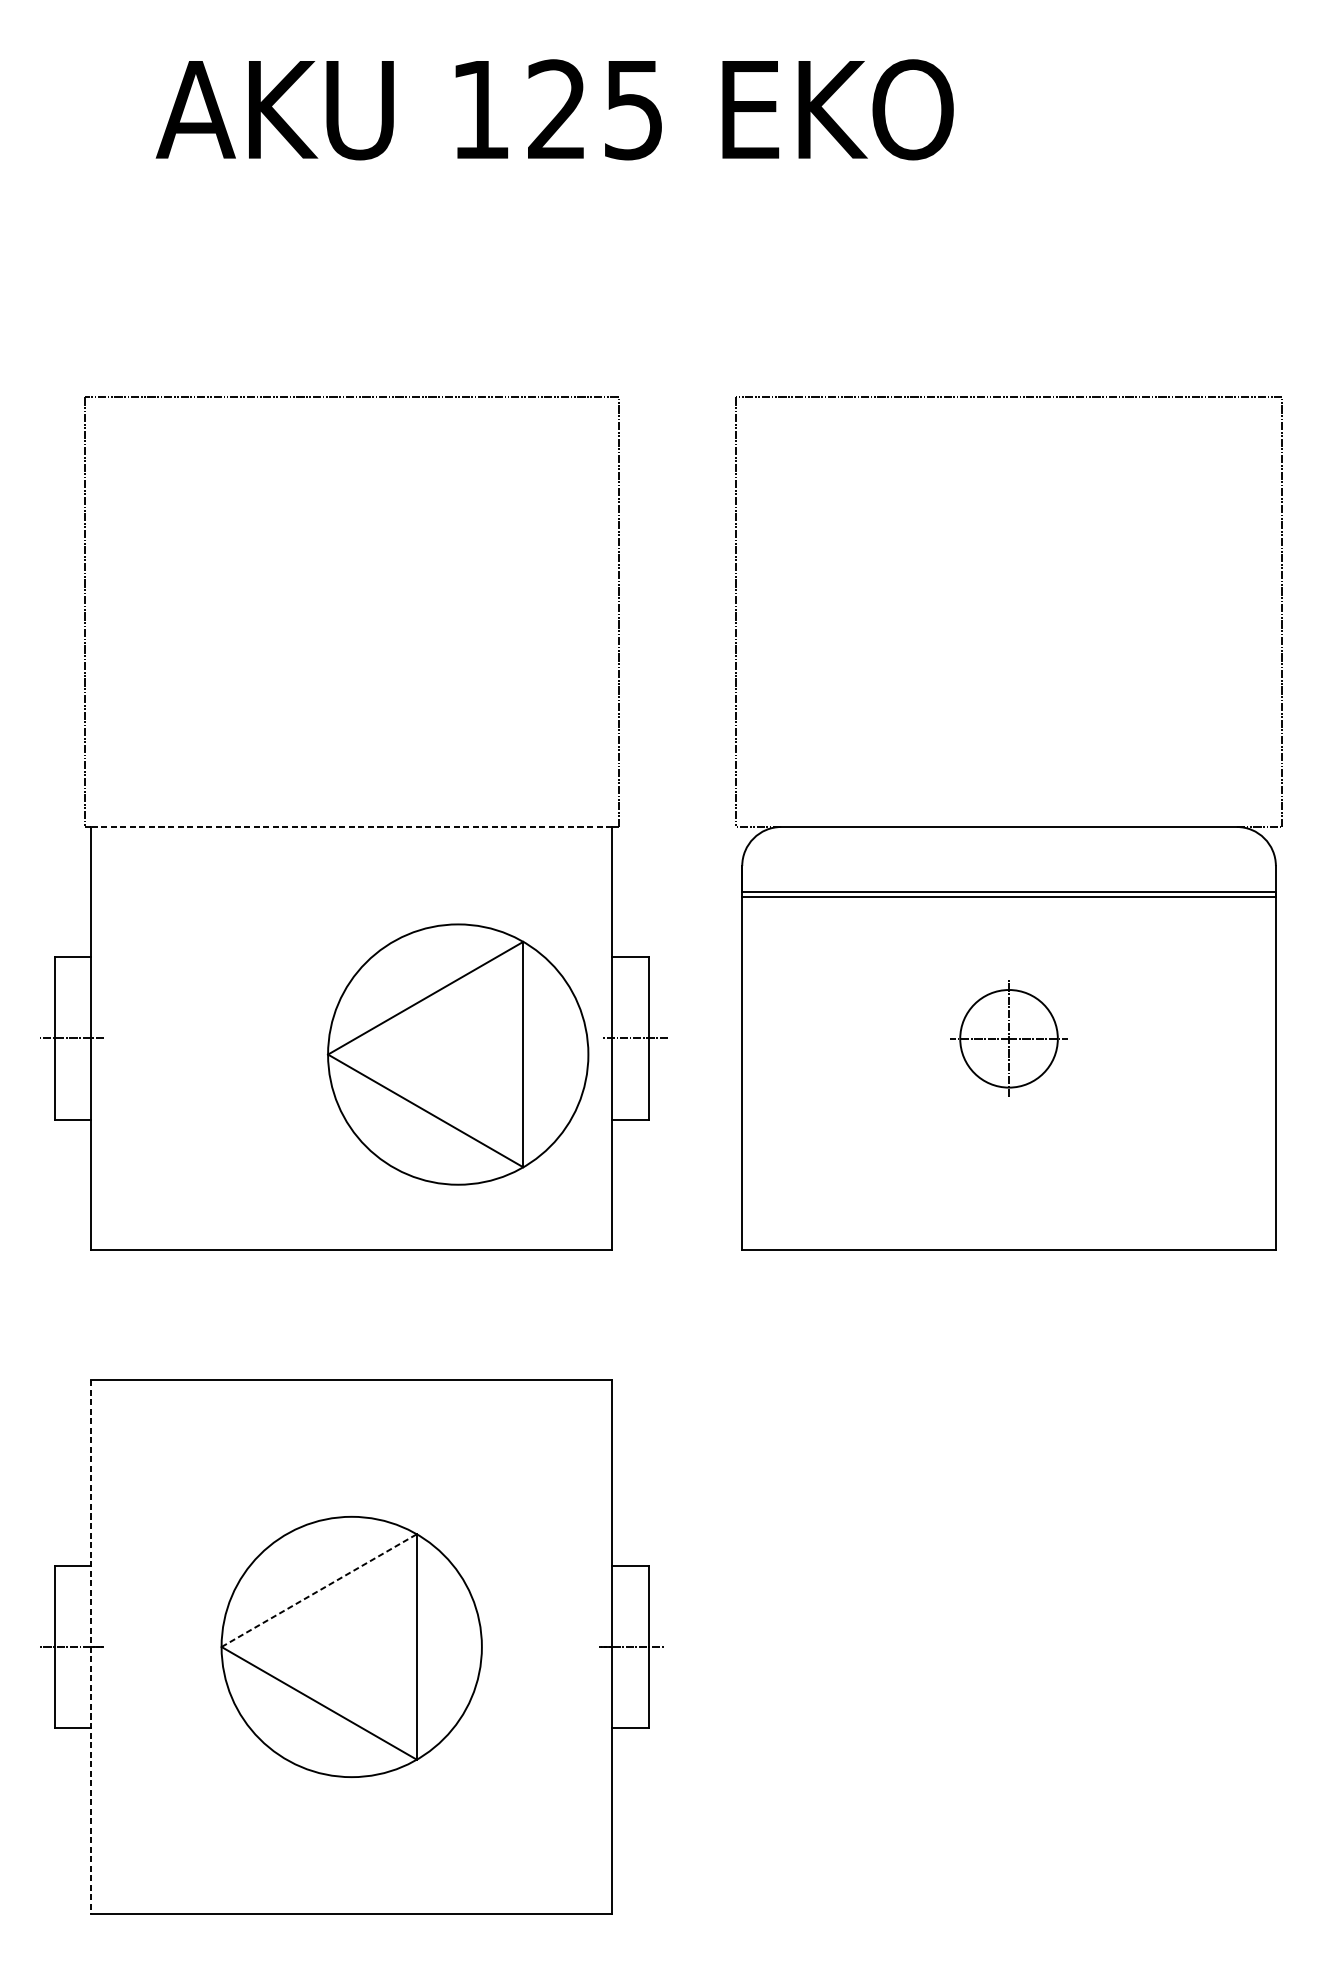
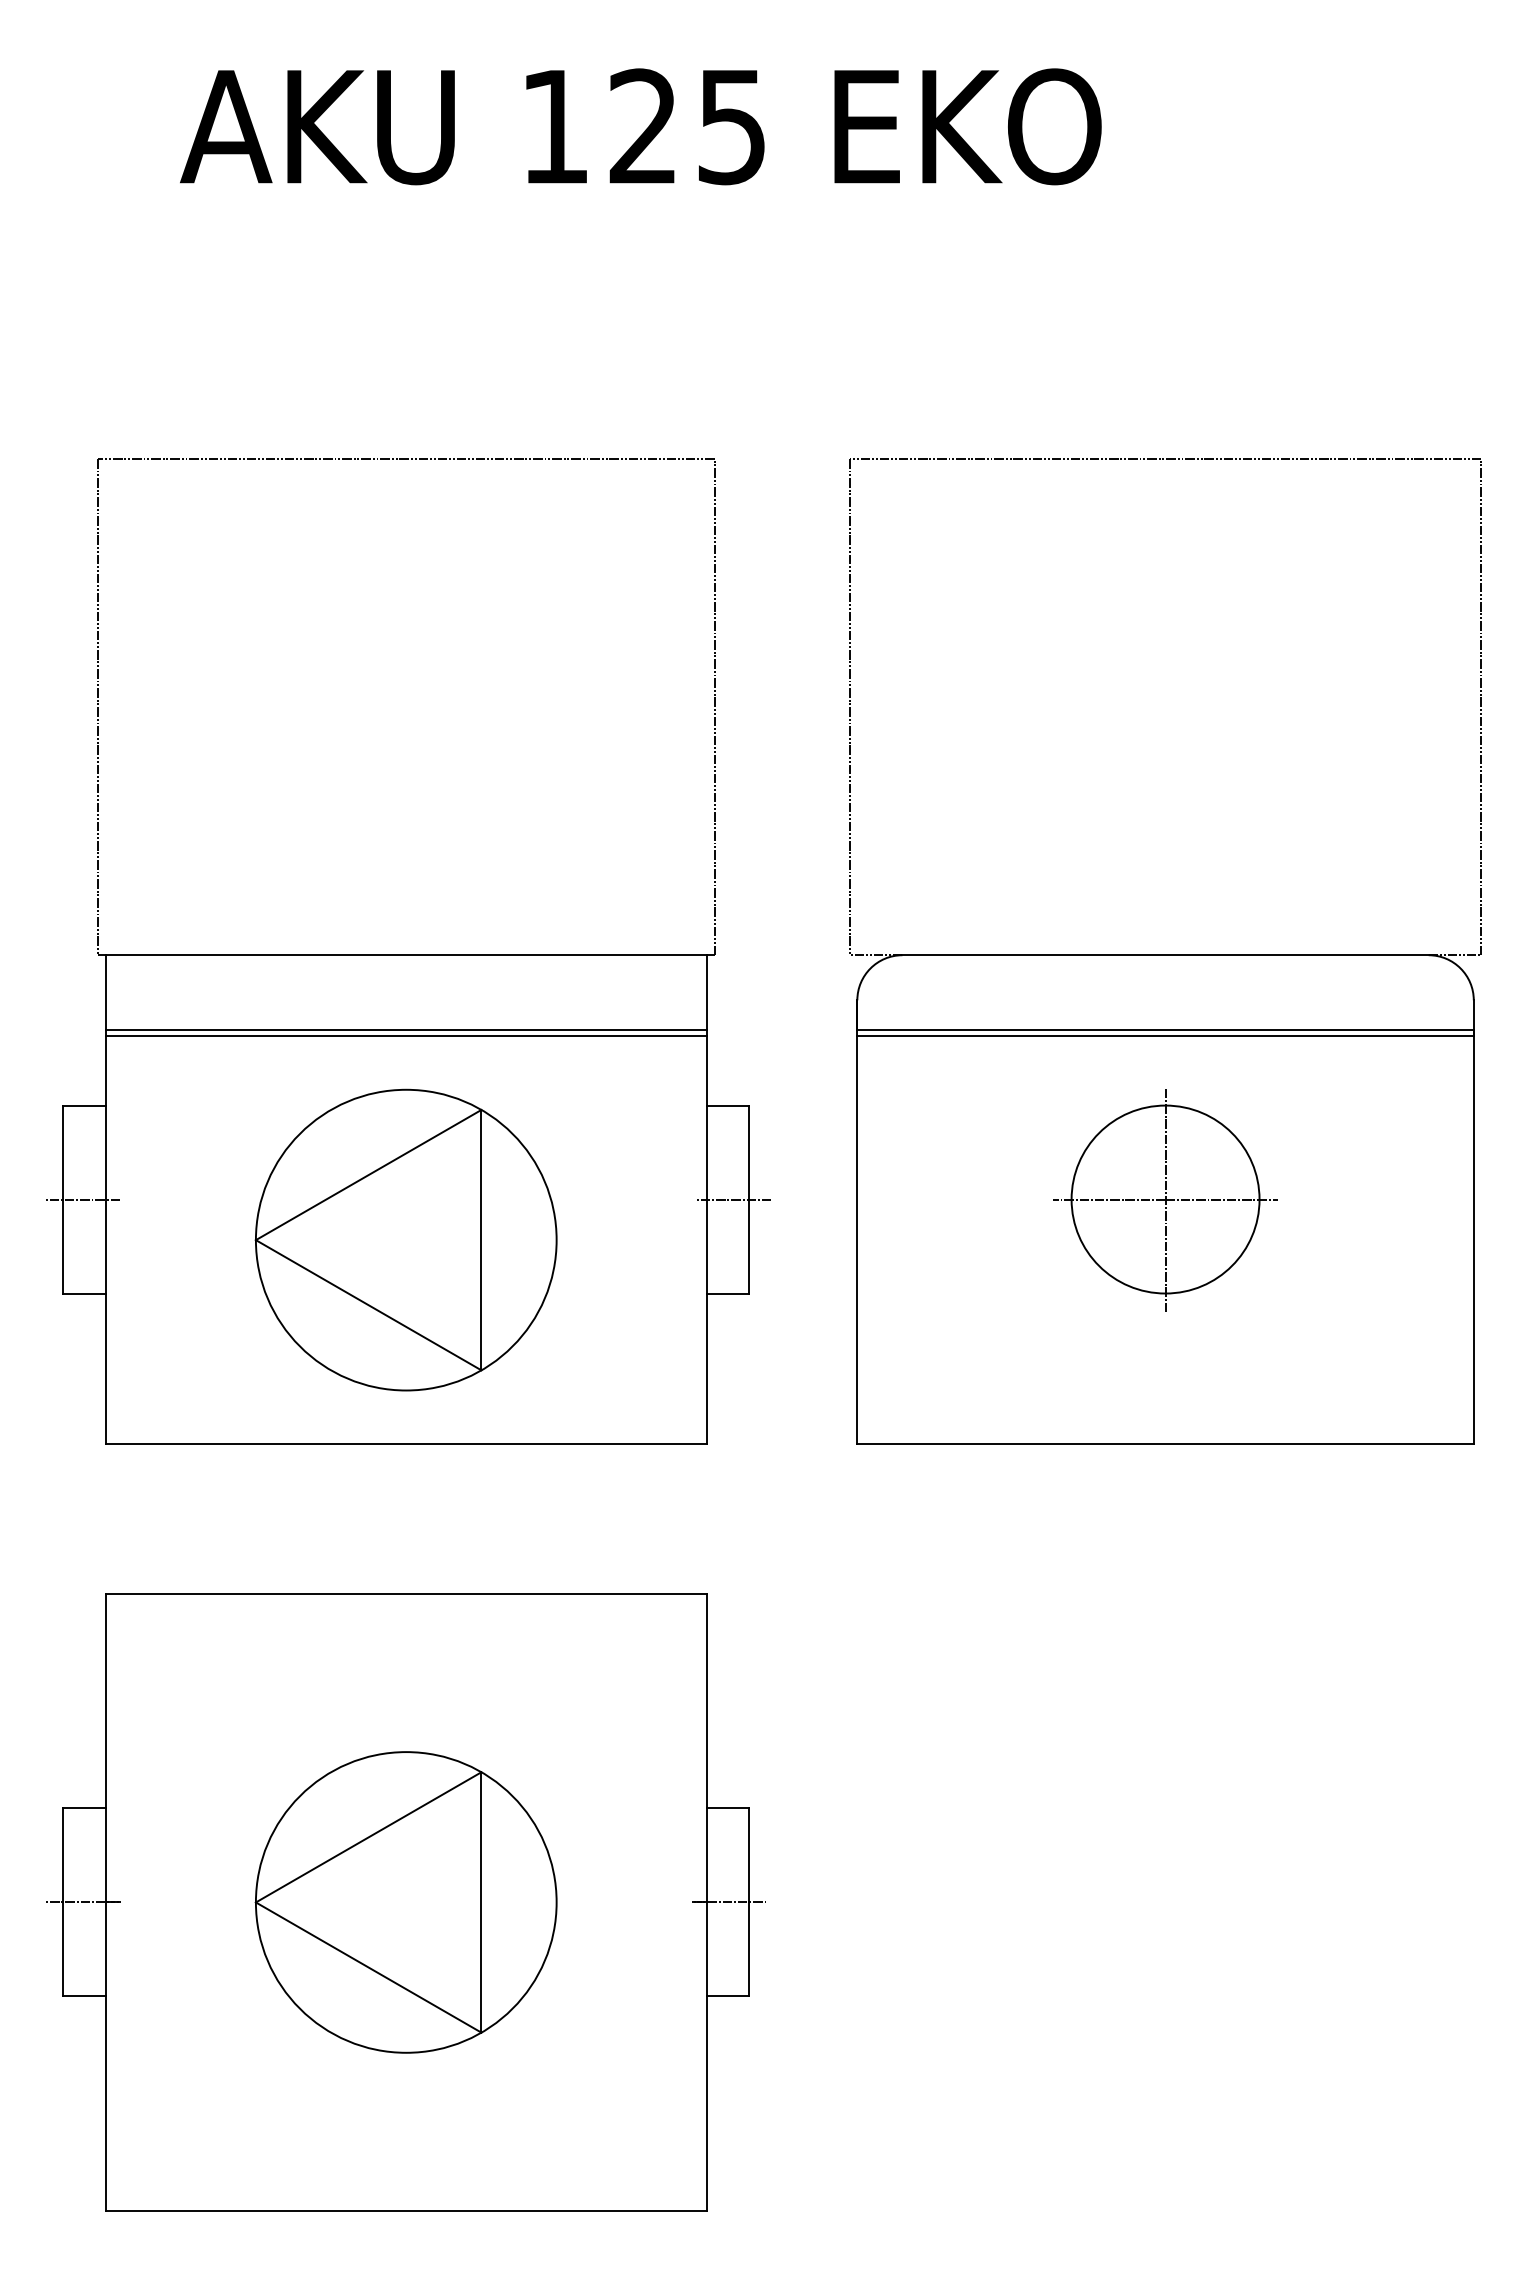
line: (351, 827) -> (406, 955), dashed -> solid
line: (351, 892) -> (405, 1030), added
line: (351, 897) -> (405, 1036), added
part: (1009, 1039) -> (1165, 1200), size x1.67
part: (457, 1054) -> (405, 1239), moved
line: (319, 1590) -> (369, 1837), dashed -> solid
line: (91, 1647) -> (105, 1902), dashed -> solid

